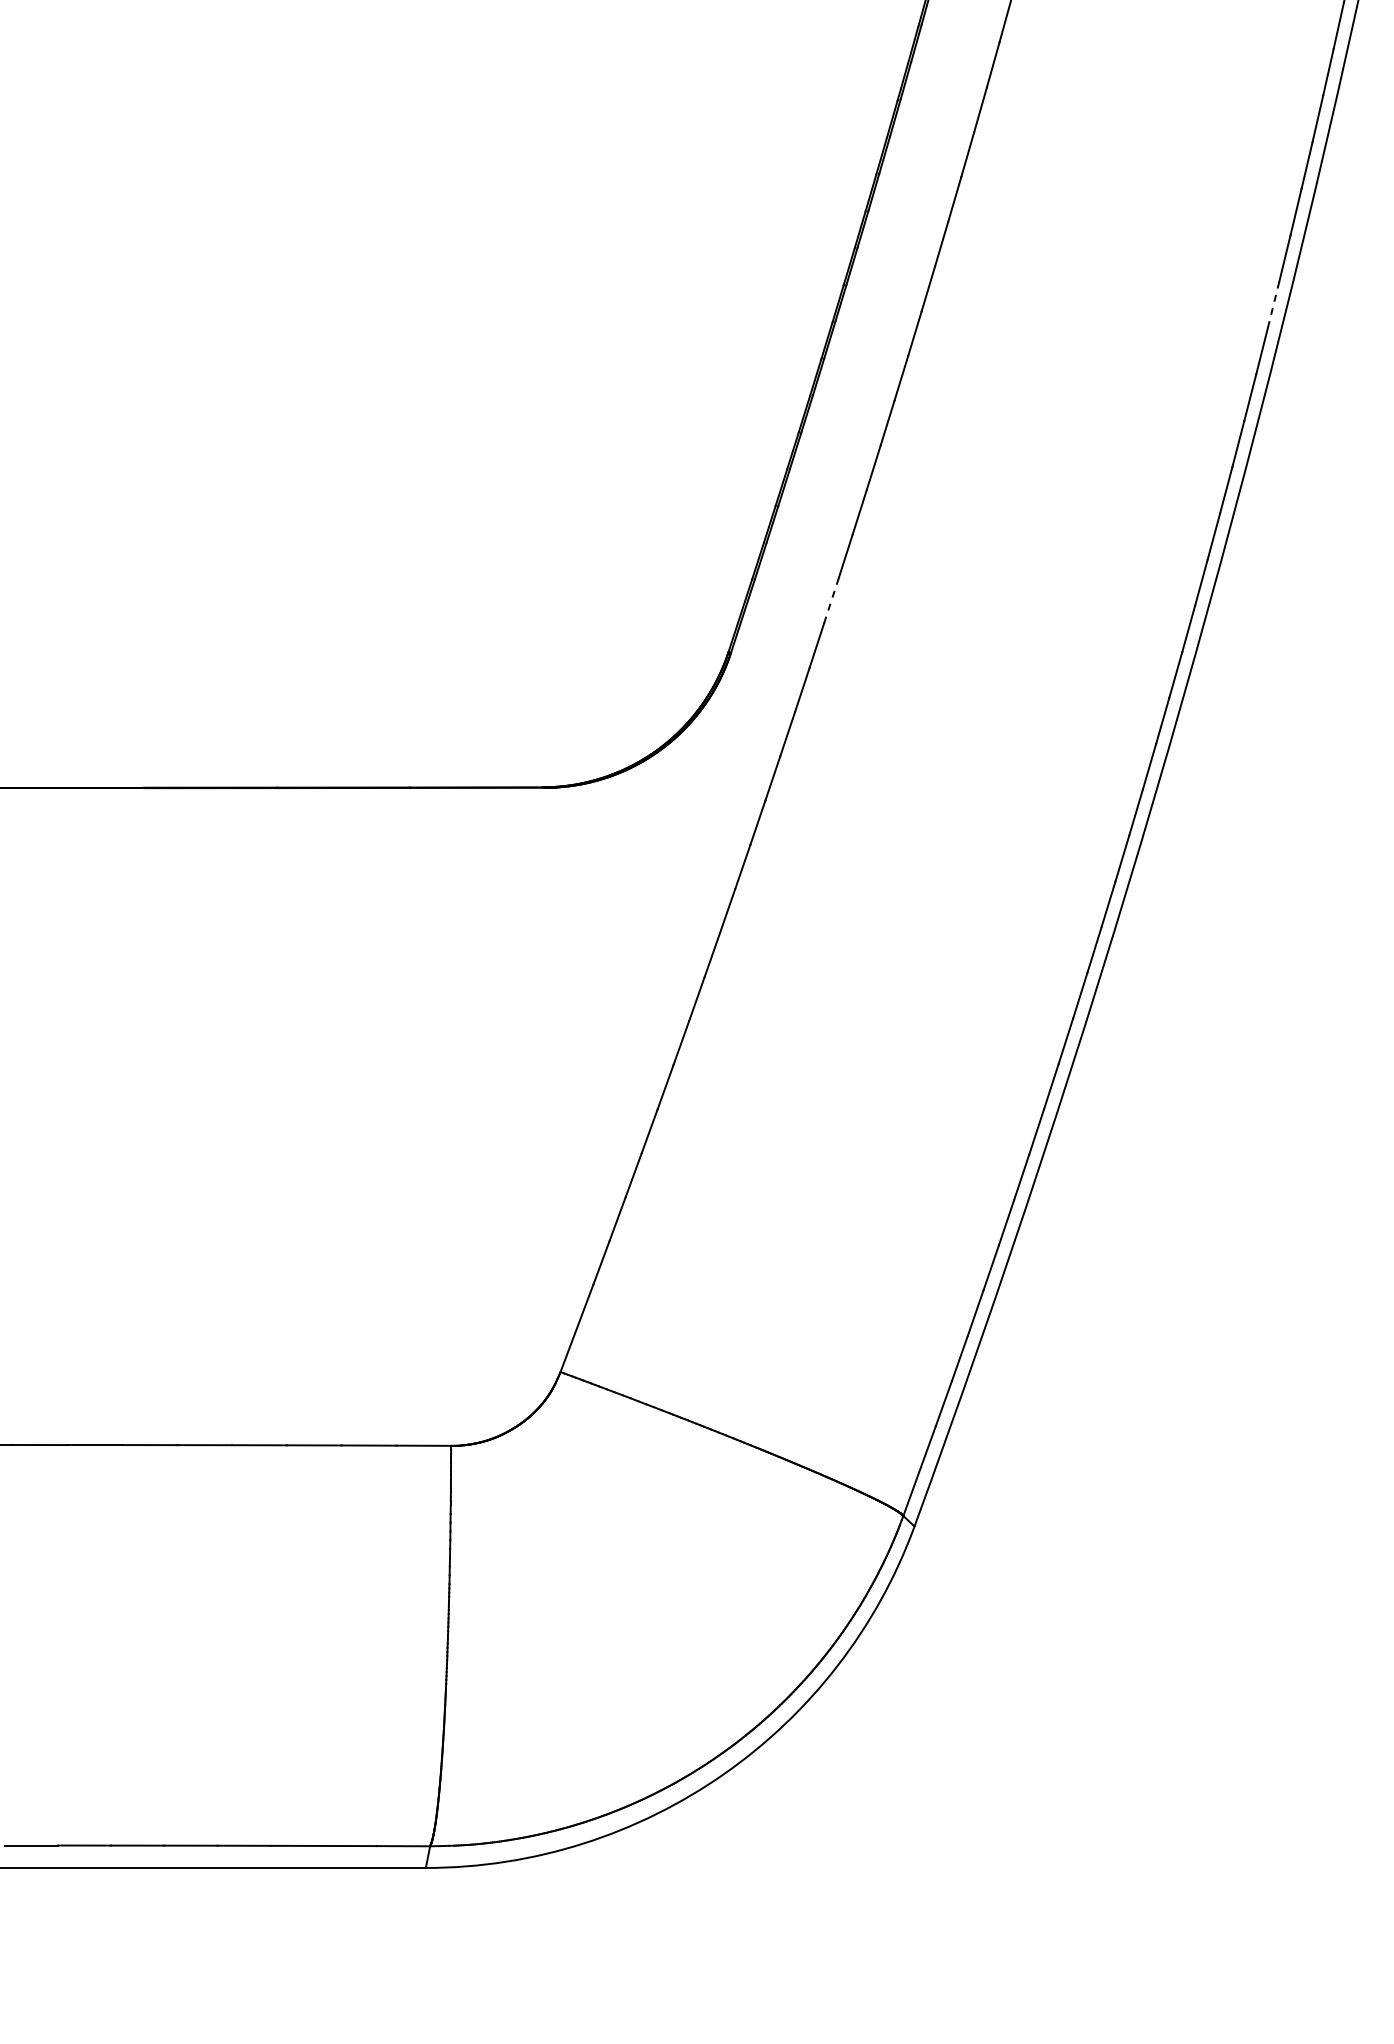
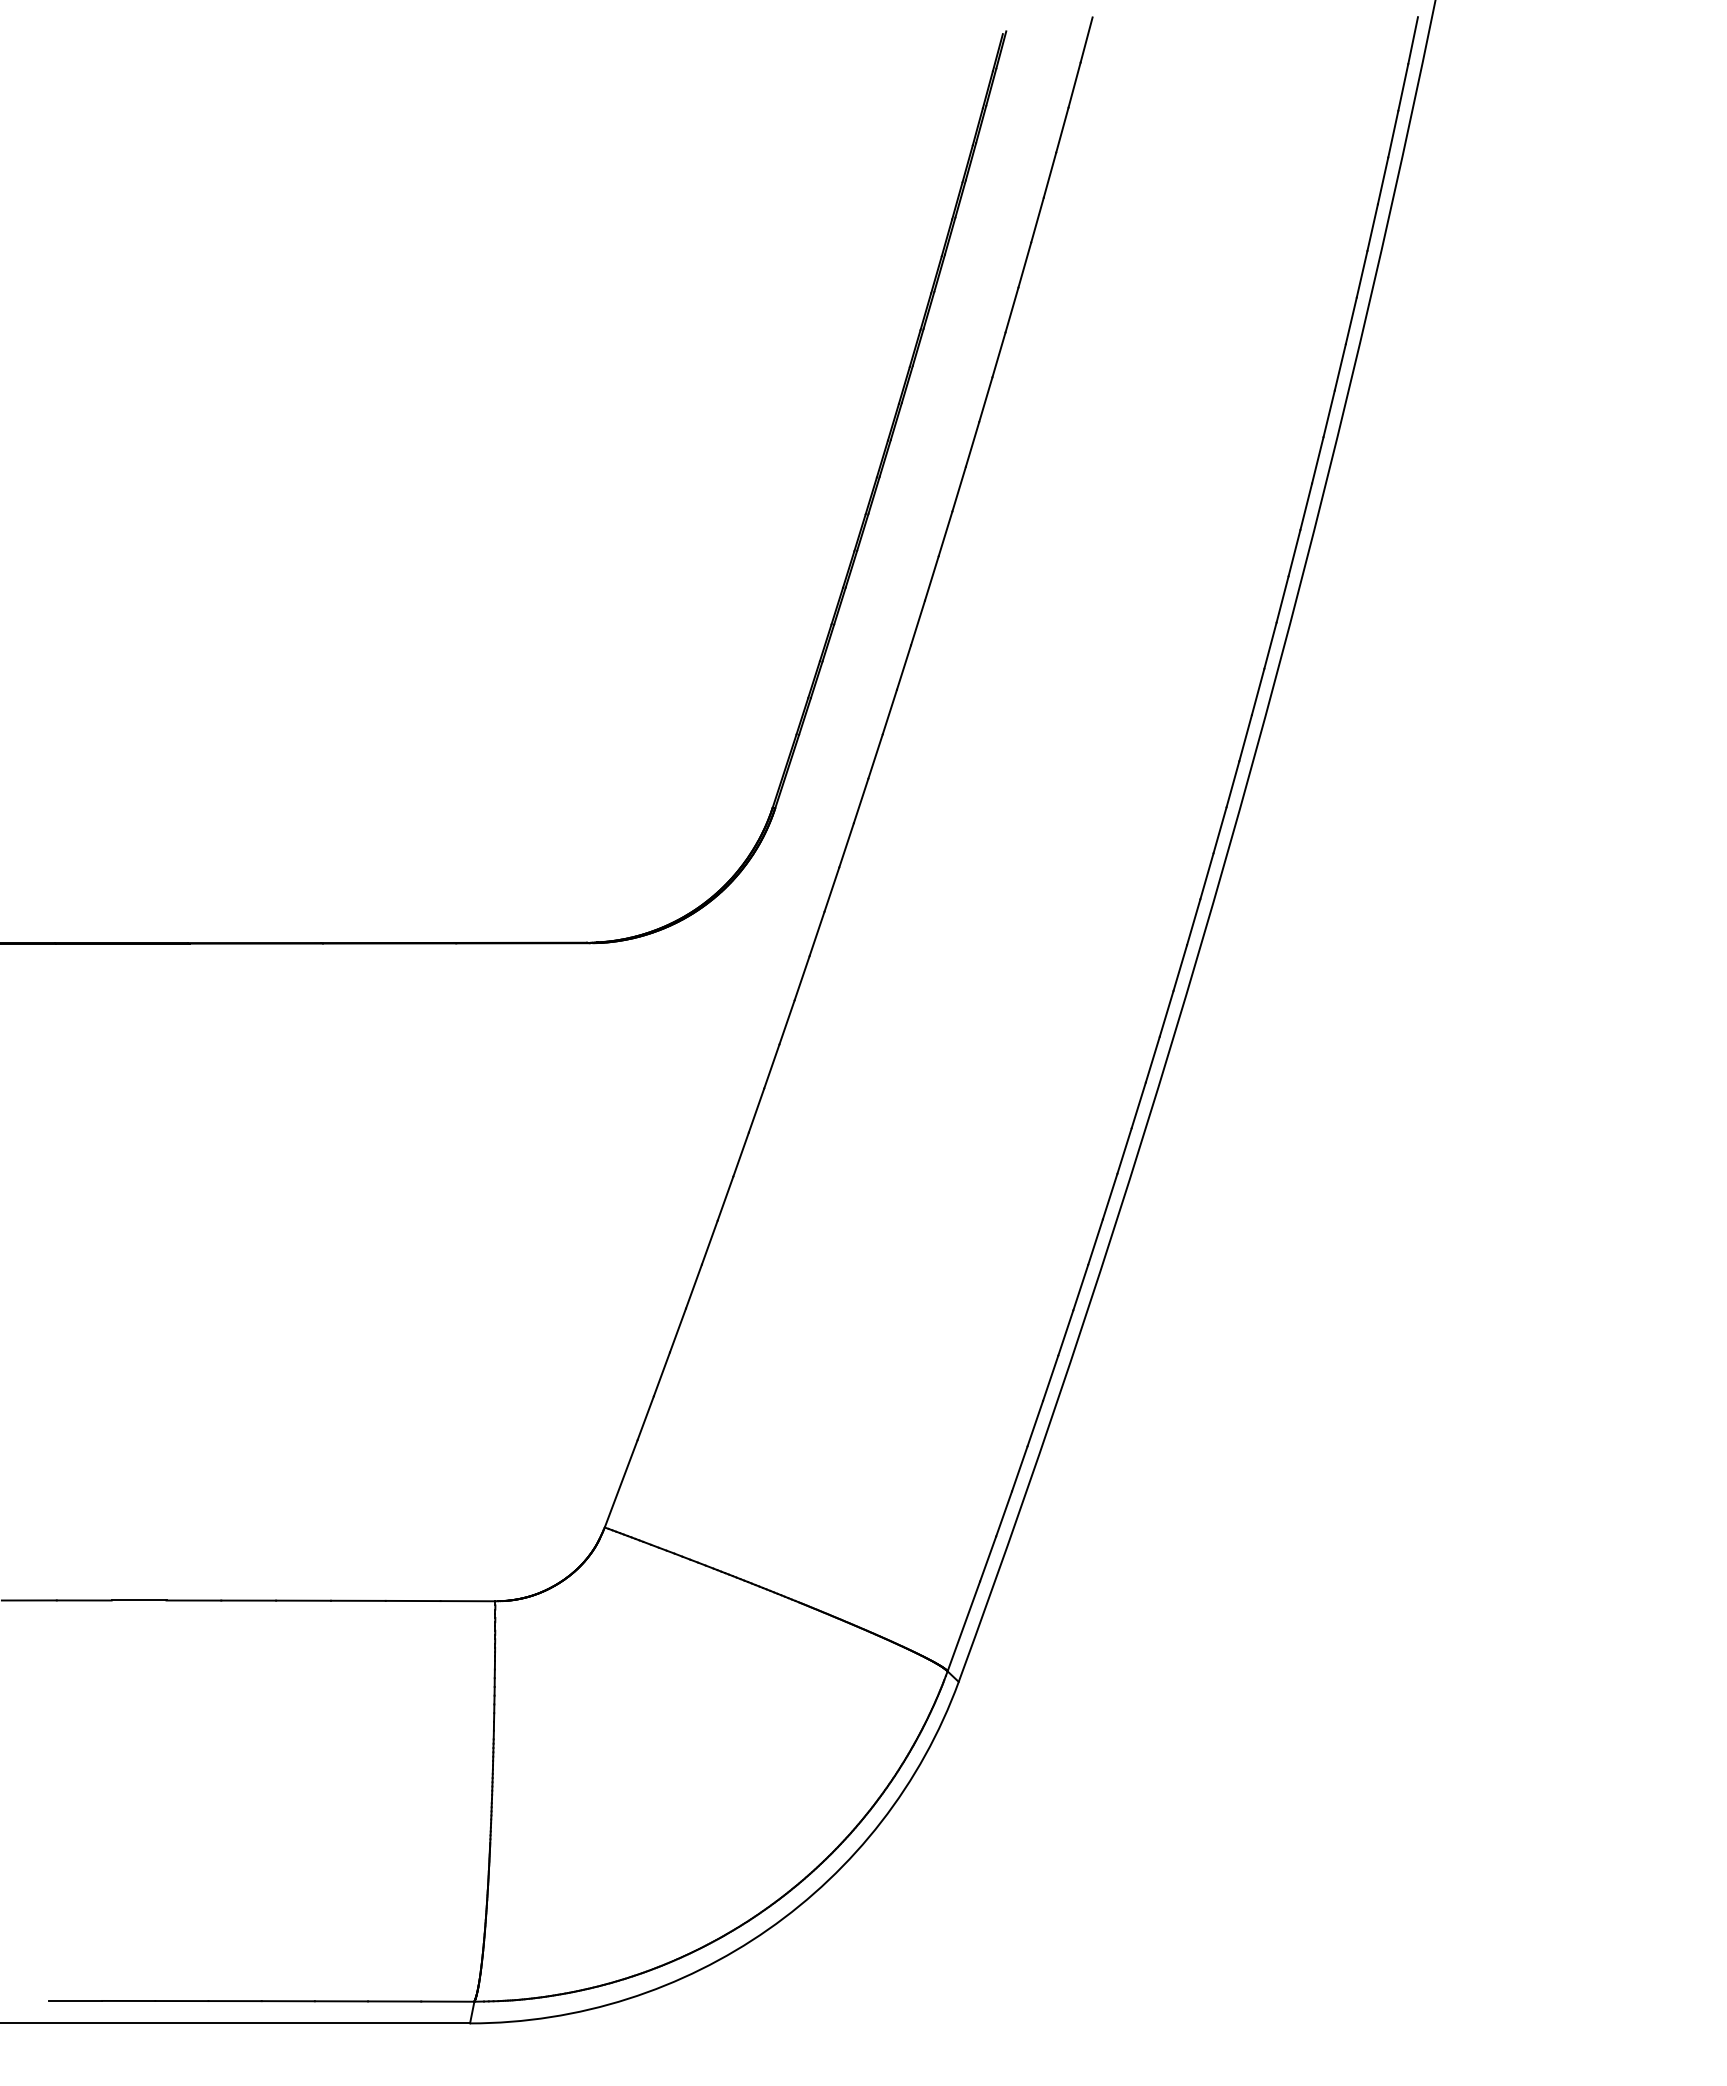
line: (1273, 305) -> (1317, 460), dashed -> solid
line: (831, 601) -> (875, 756), dashed -> solid

